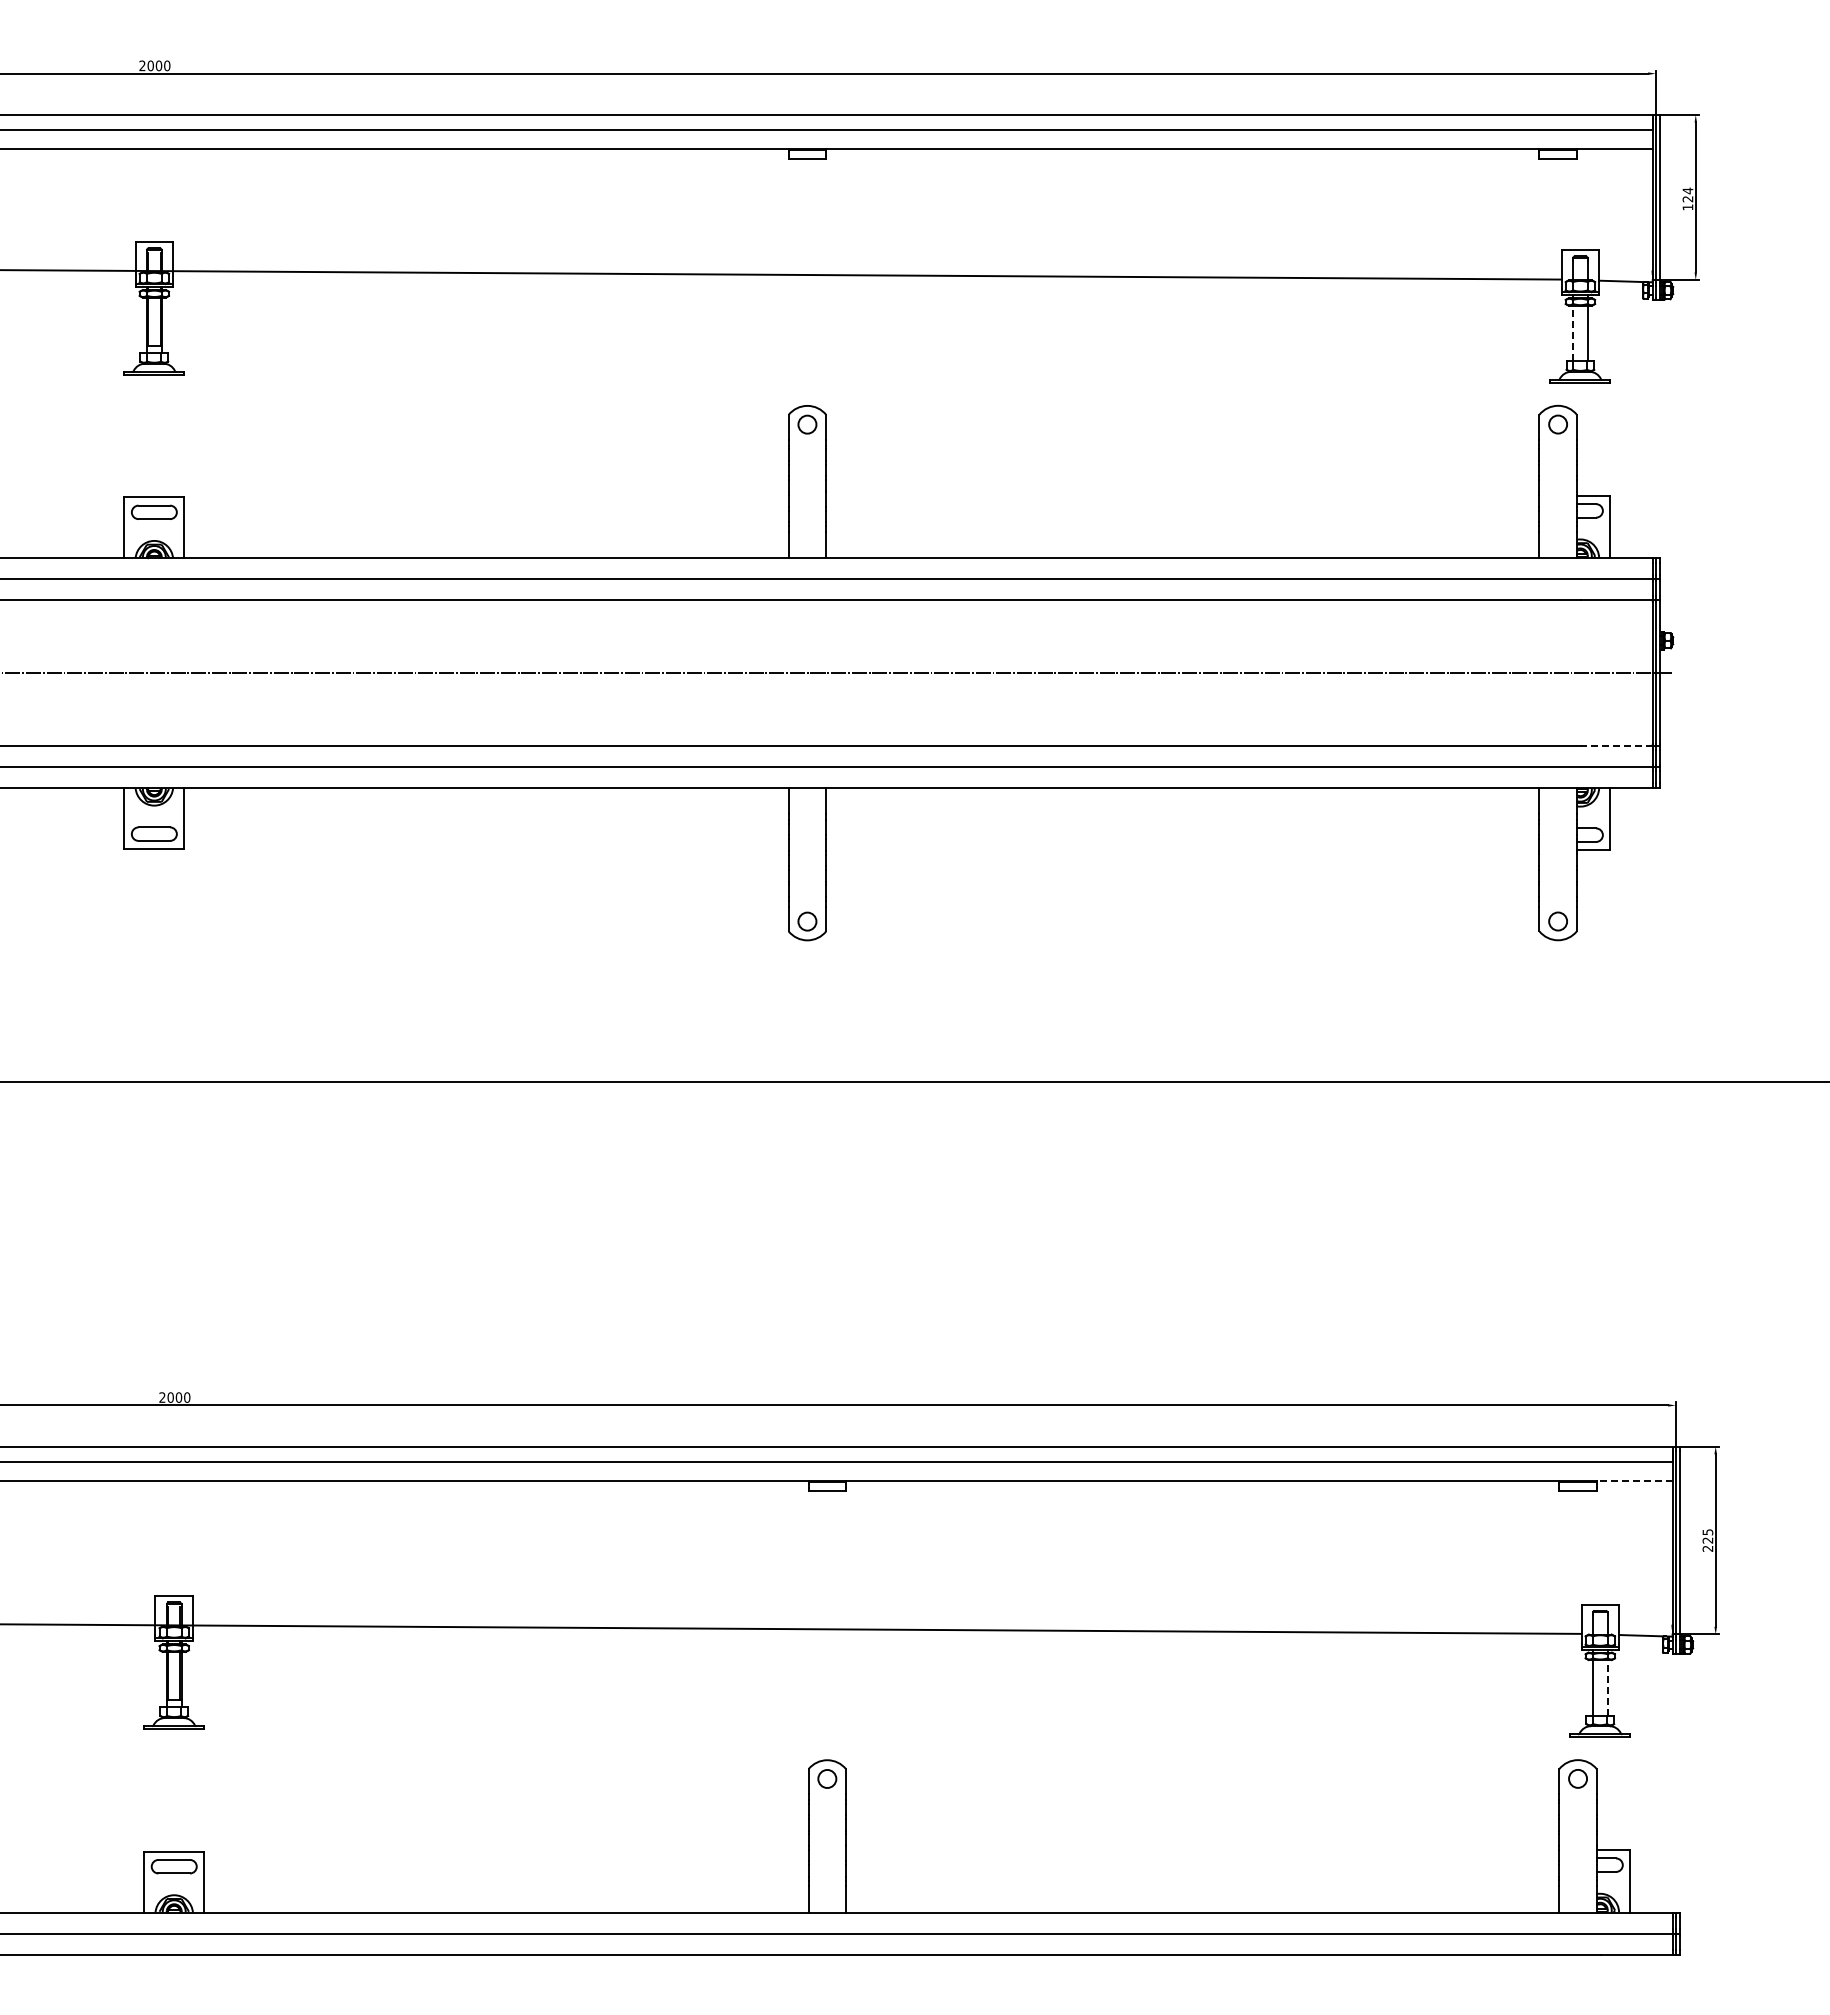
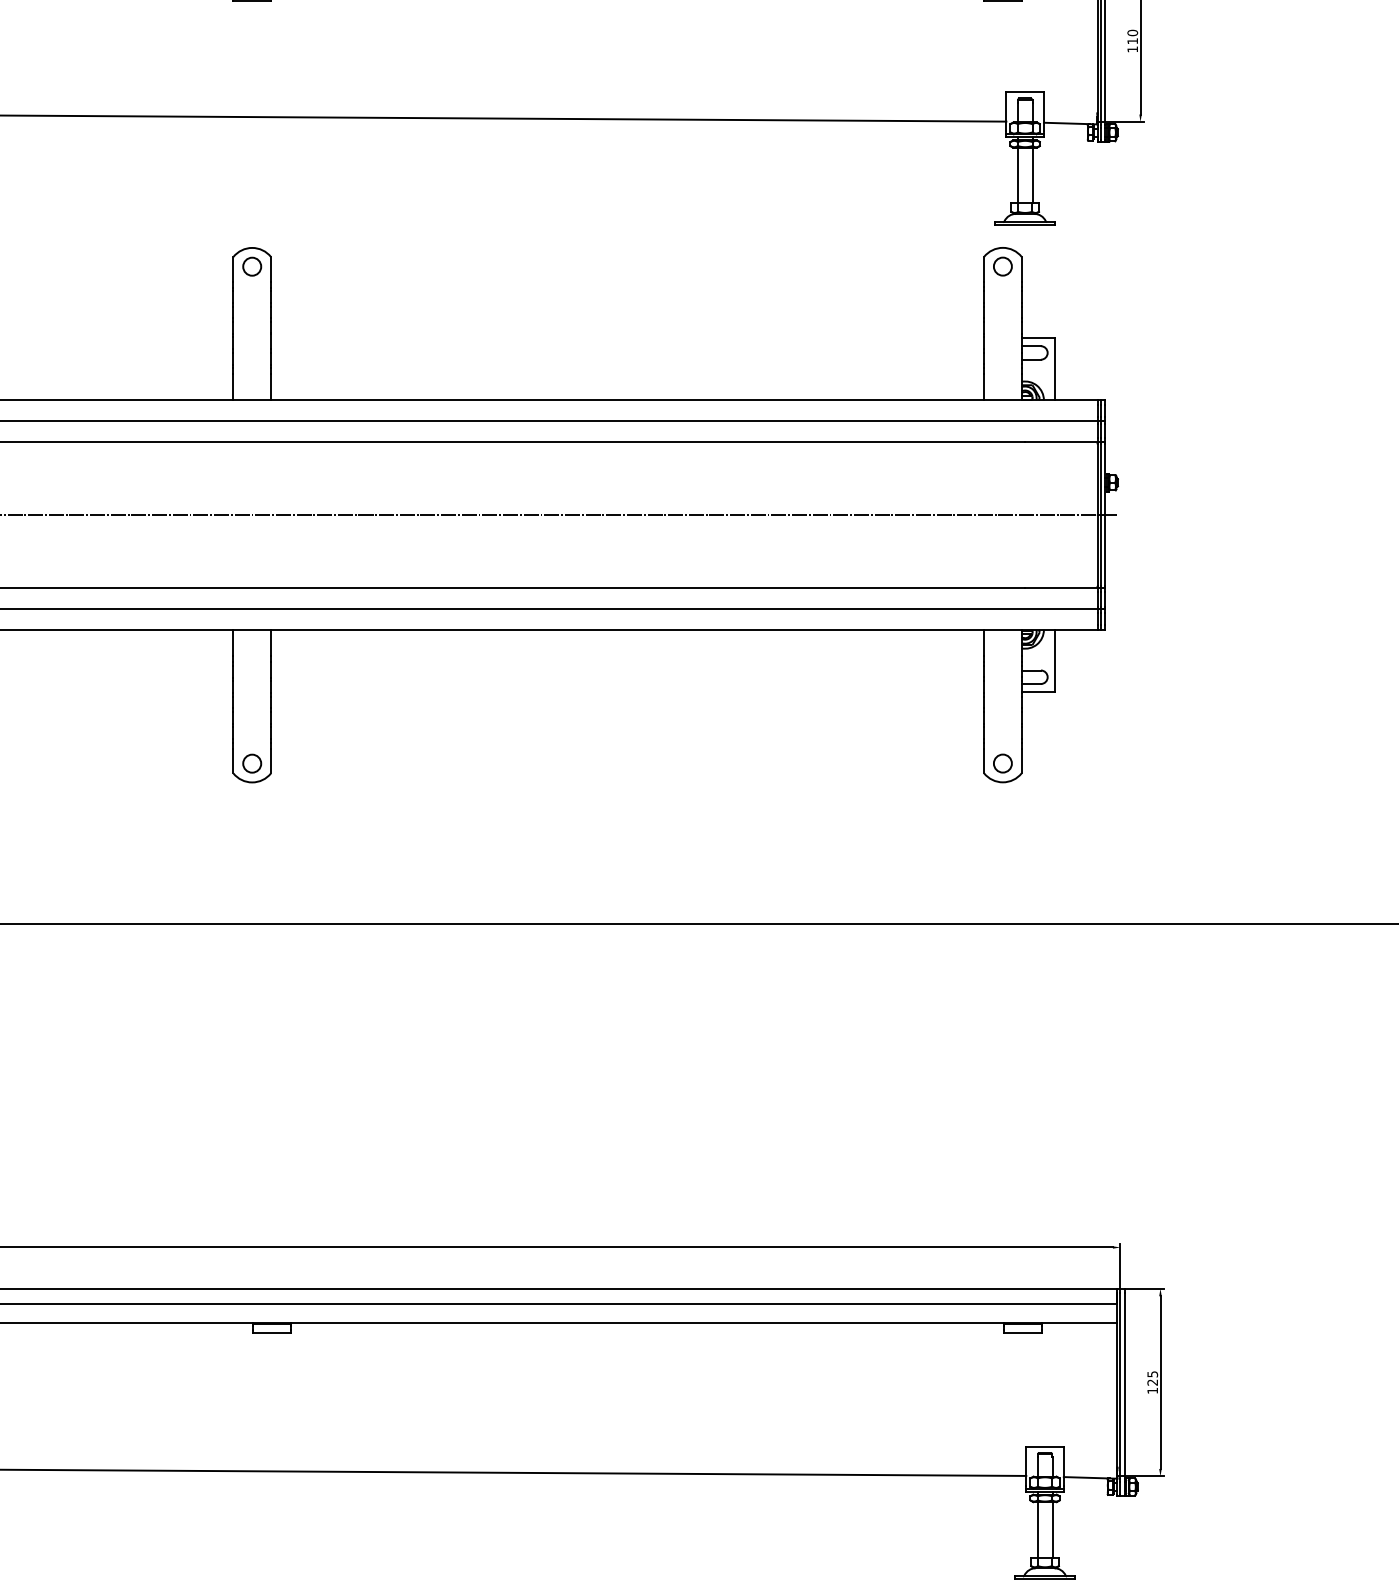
text: (1687, 194) -> (1132, 36), 124 -> 110
line: (1572, 333) -> (1017, 175), dashed -> solid
line: (1616, 745) -> (1061, 587), dashed -> solid
line: (1634, 1480) -> (1079, 1322), dashed -> solid
text: (1707, 1548) -> (1152, 1390), 225 -> 125
line: (1607, 1687) -> (1052, 1529), dashed -> solid

